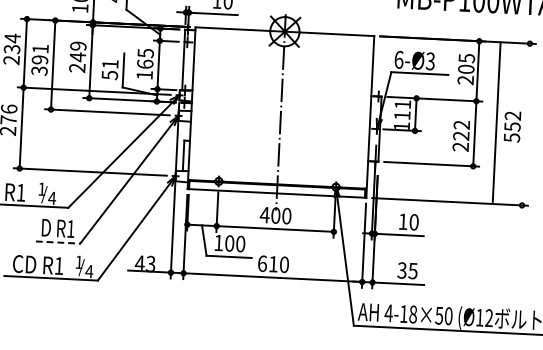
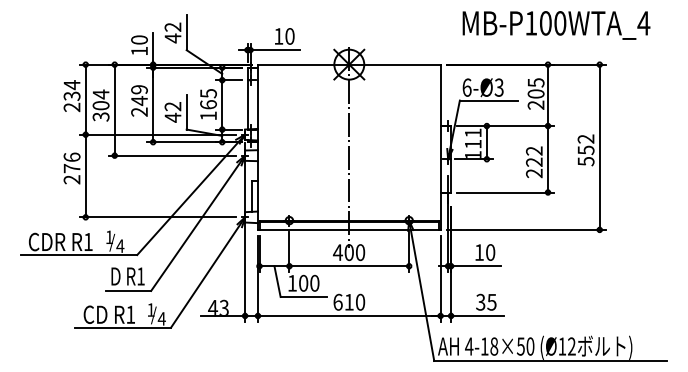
text: (39, 53) -> (100, 99), 391 -> 304
text: (109, 70) -> (172, 112), 51 -> 42
line: (496, 122) -> (599, 146), moved
line: (58, 242) -> (128, 290), dashed -> solid

